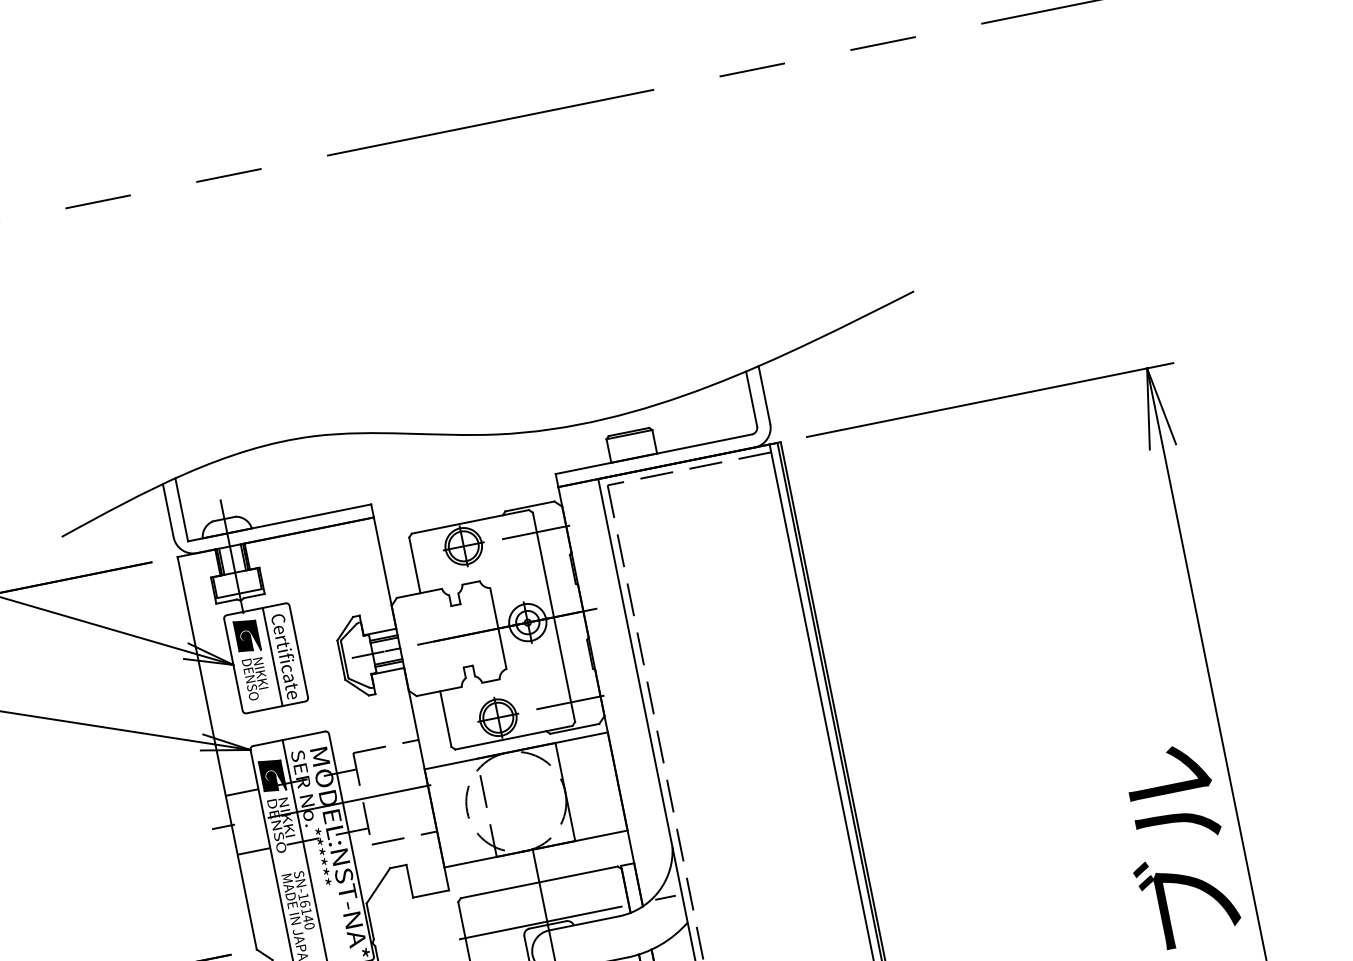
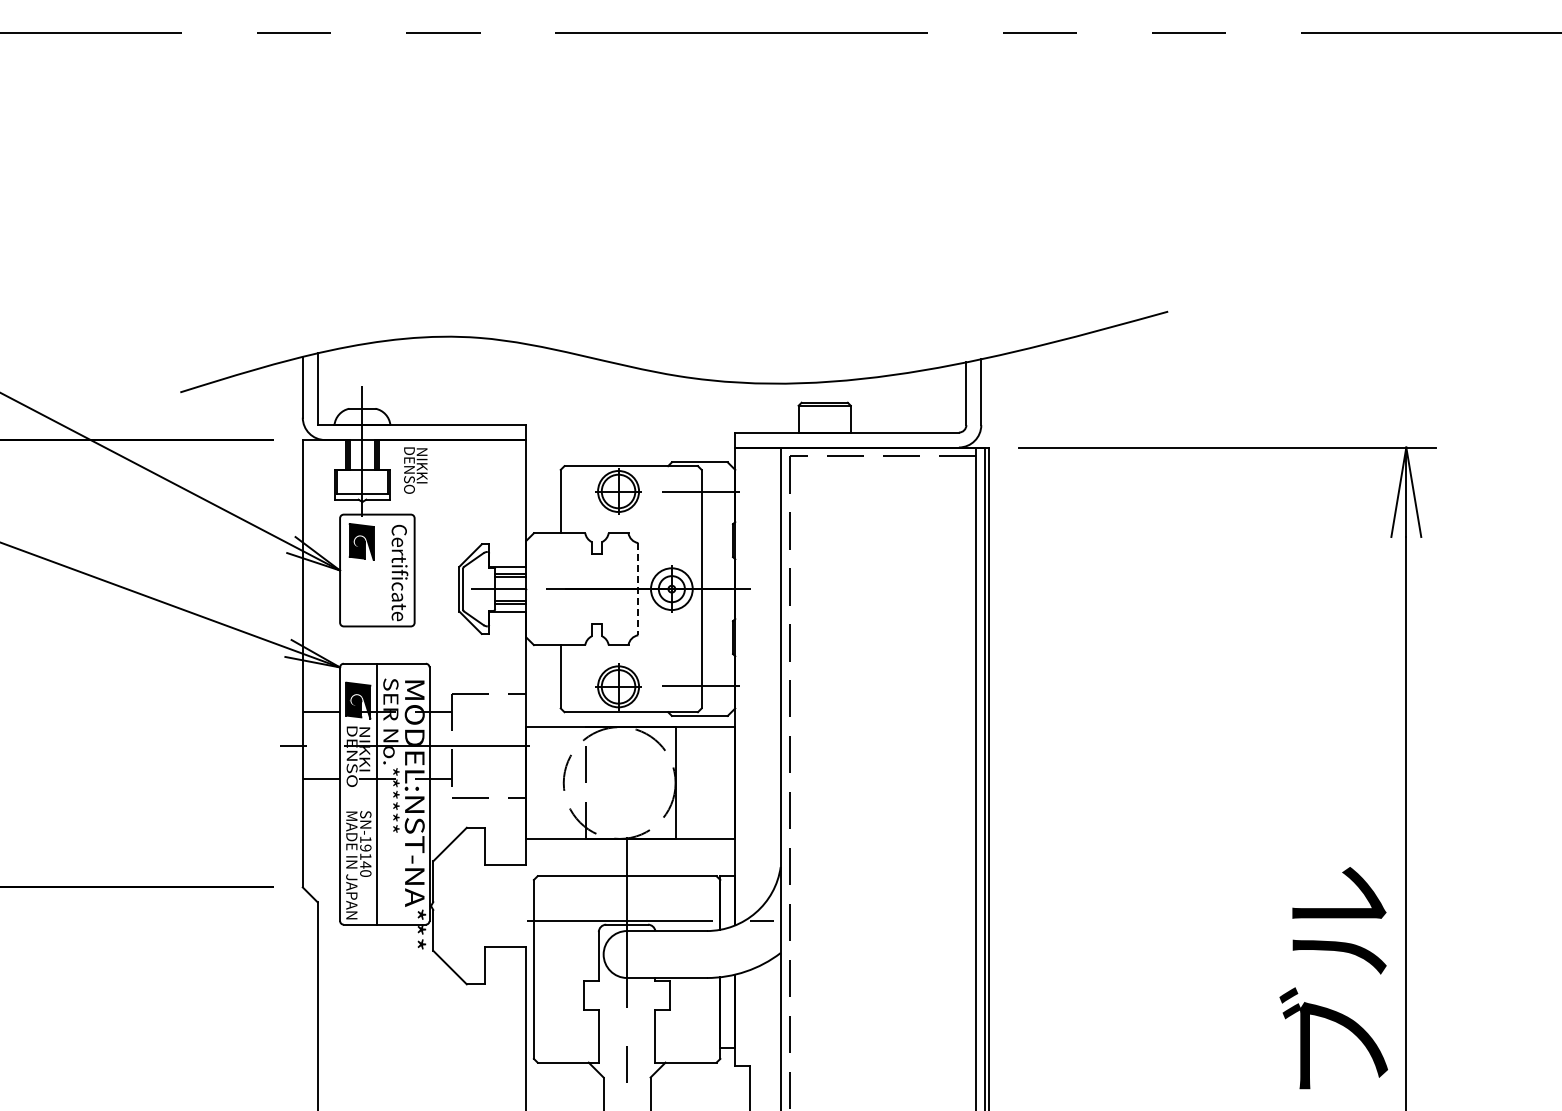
line: (498, 628) -> (638, 589), solid -> dashed
line: (272, 657) -> (384, 570), removed
text: (255, 678) -> (415, 470), moved
text: (304, 903) -> (365, 847), SN-16140 -> SN-19140

